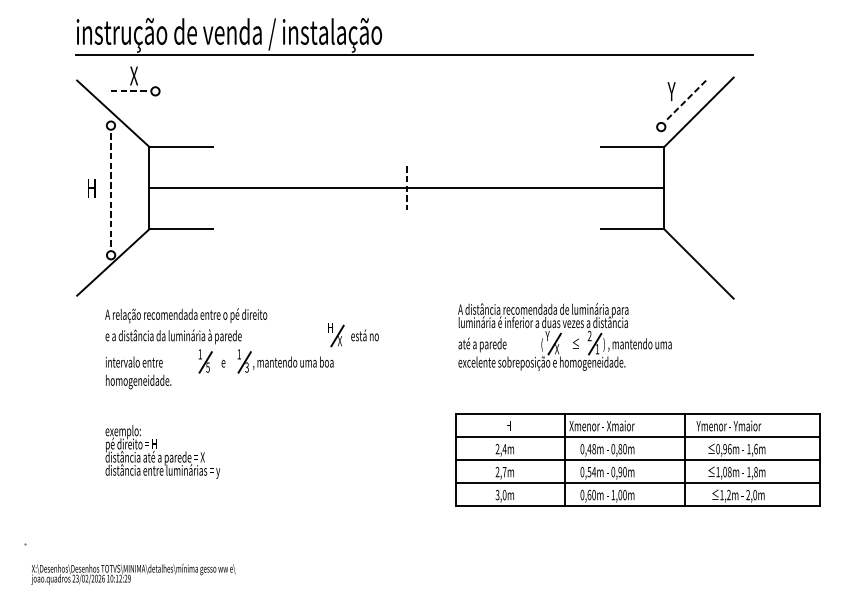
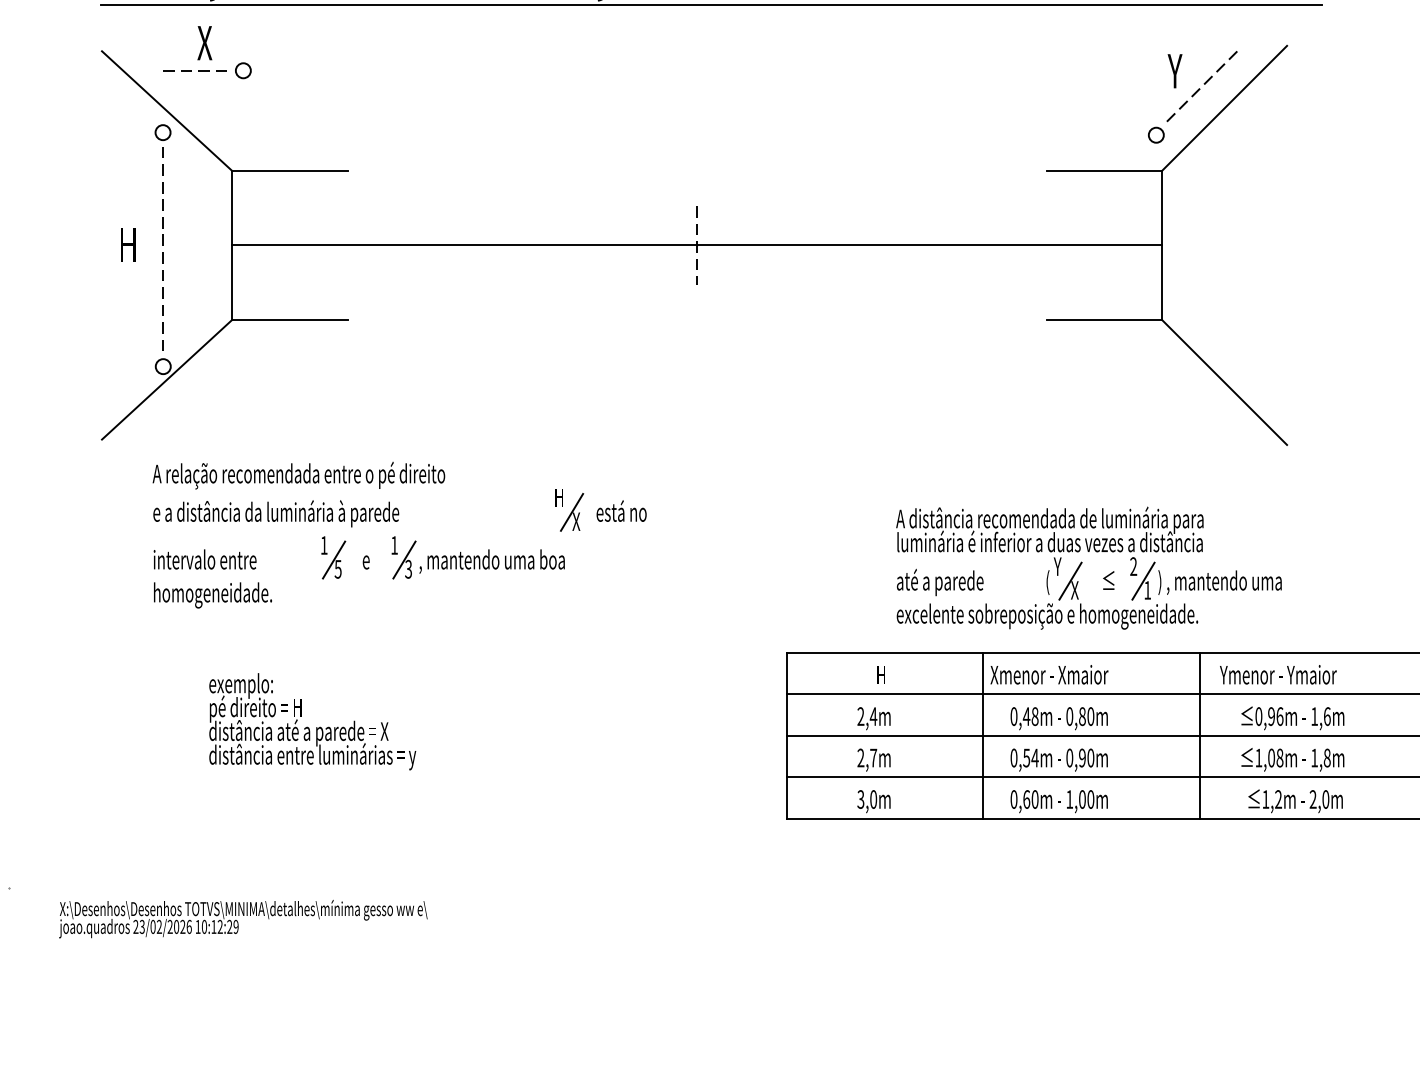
part: (564, 336) -> (1088, 567), moved
text: (162, 451) -> (312, 720), moved
text: (133, 573) -> (243, 917), moved

